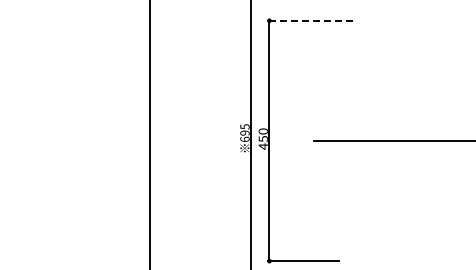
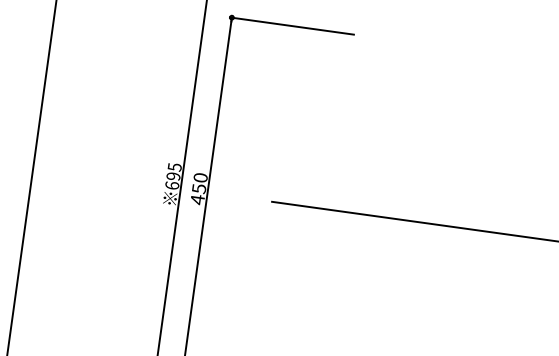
line: (310, 20) -> (291, 25), dashed -> solid

